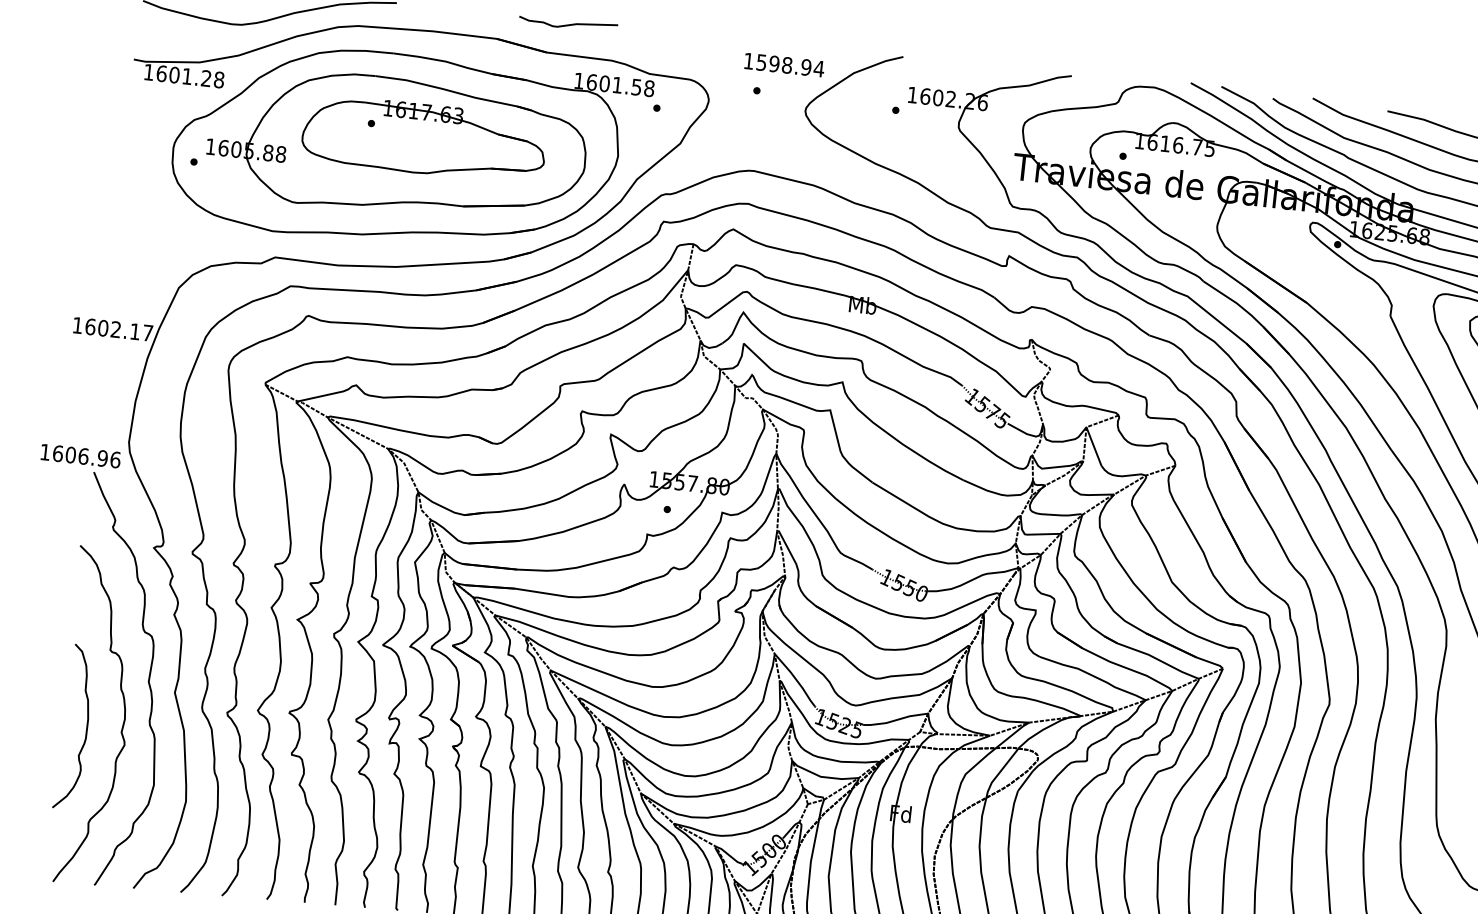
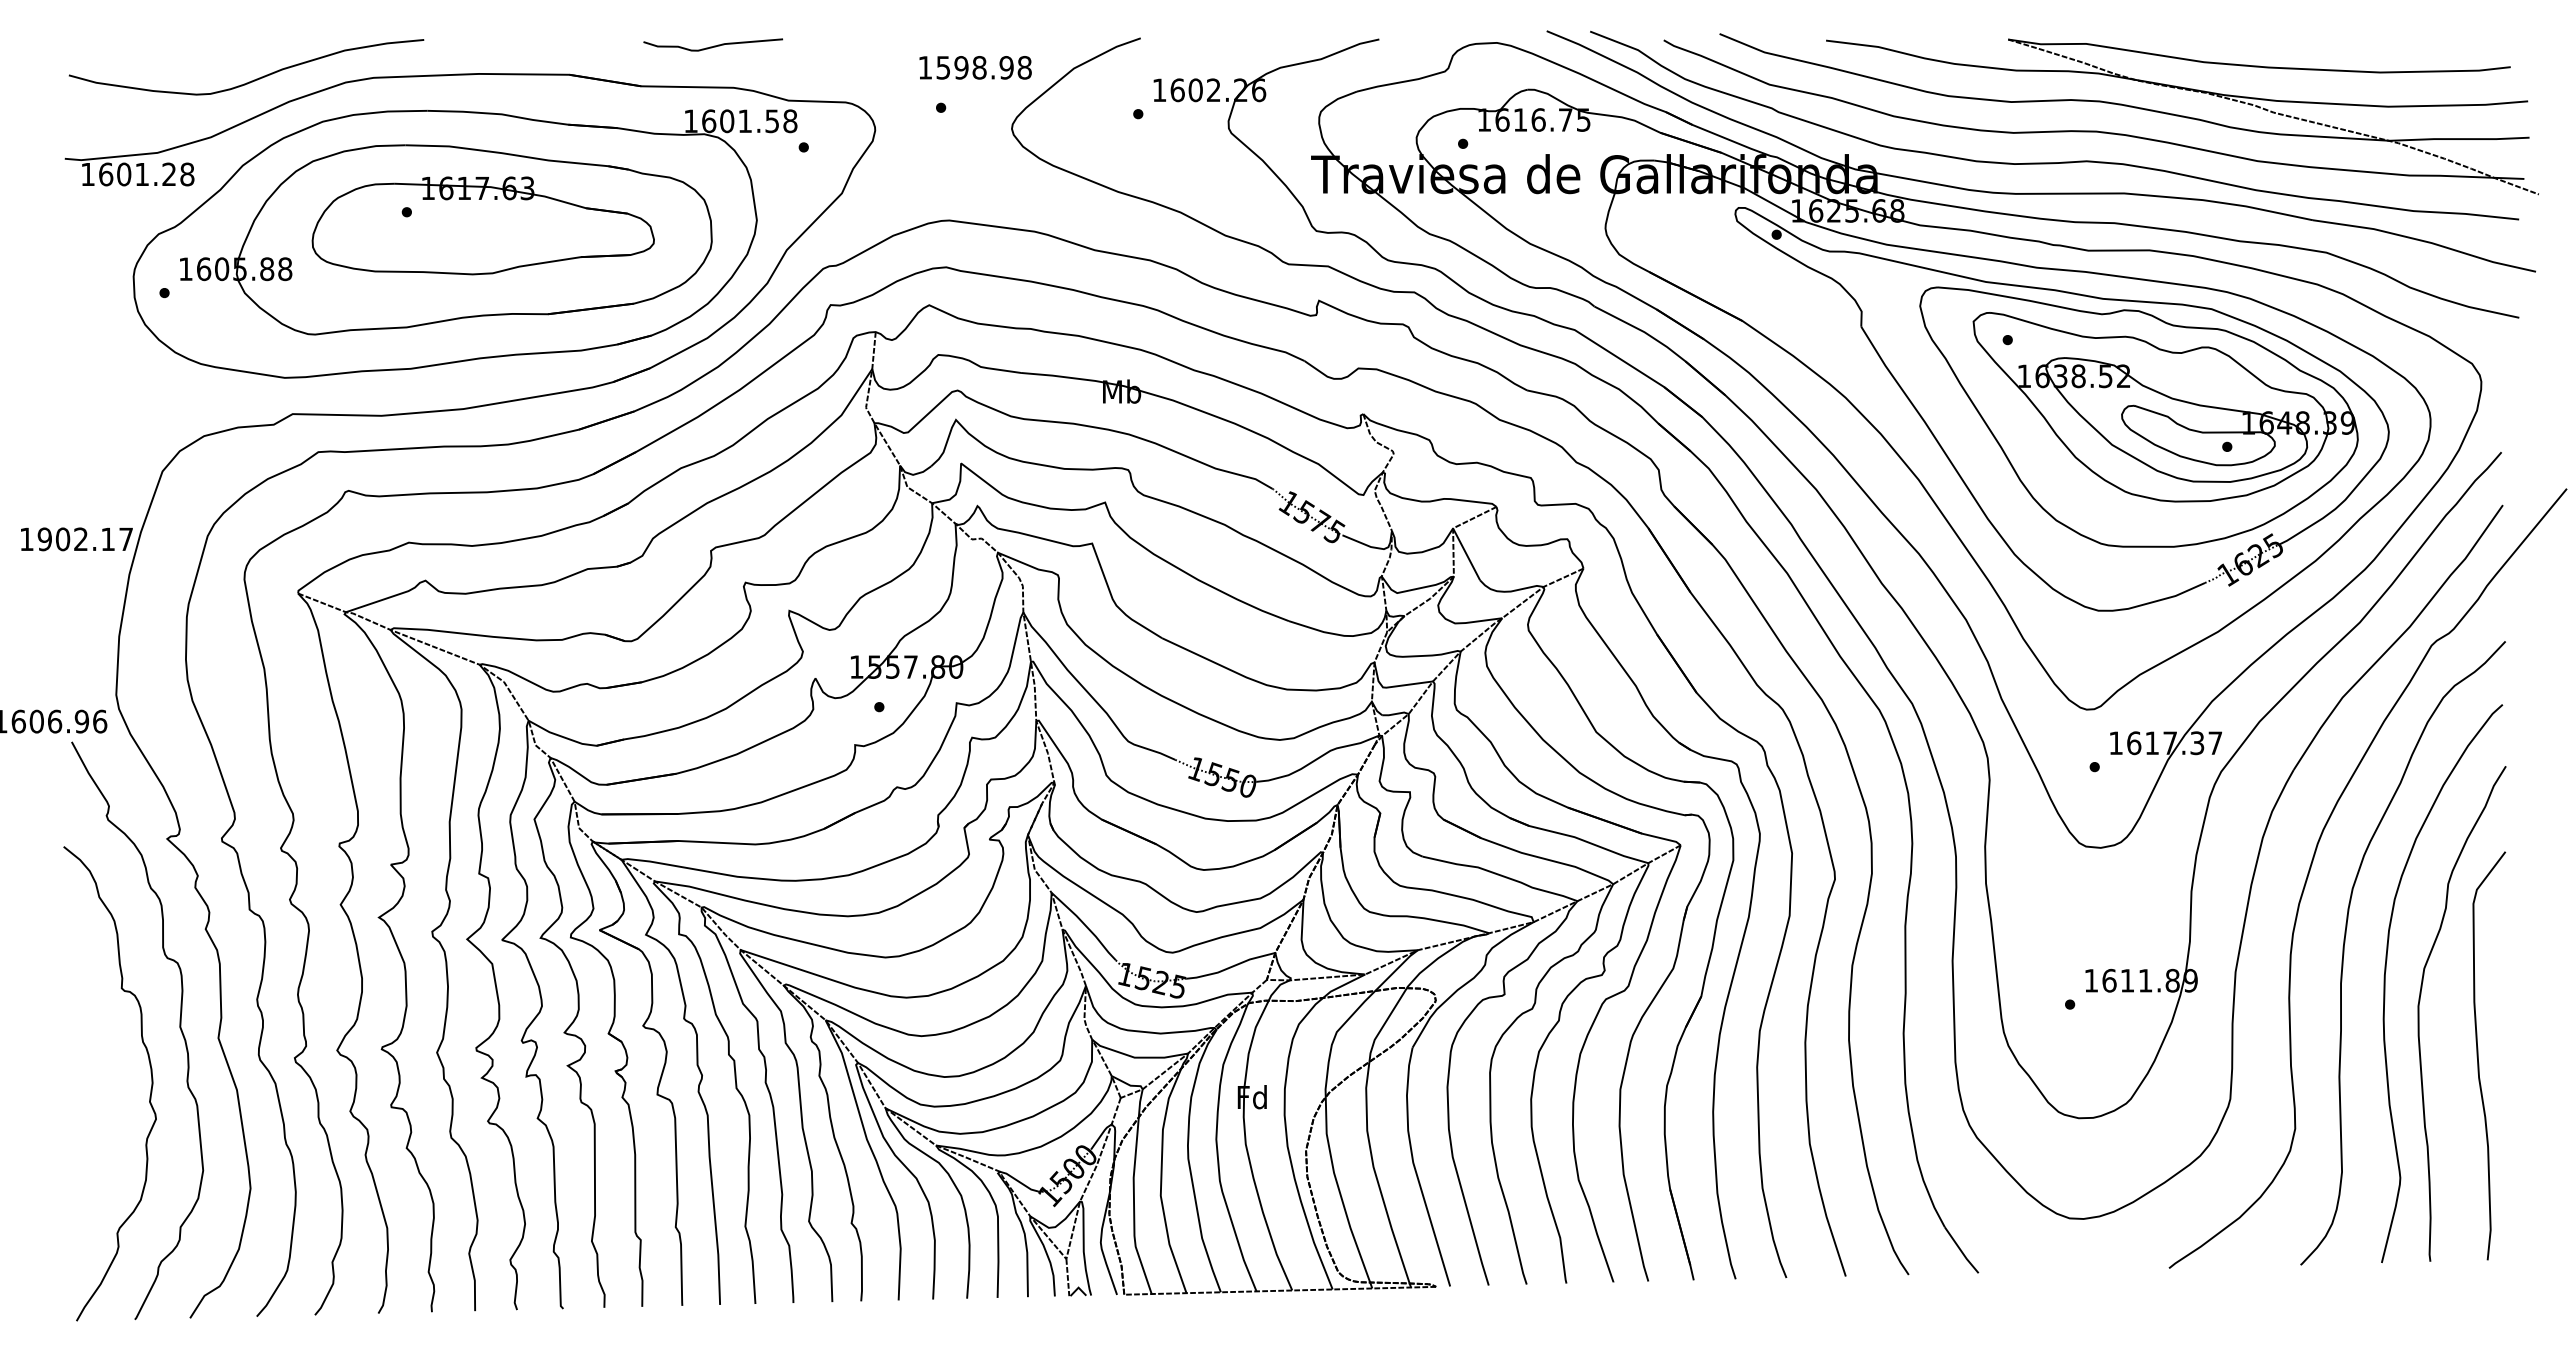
curve: (569, 24) -> (714, 45), moved
text: (818, 68) -> (1024, 67), 1598.94 -> 1598.98
text: (90, 326) -> (44, 539), 1602.17 -> 1902.17
curve: (86, 728) -> (100, 1101), removed

